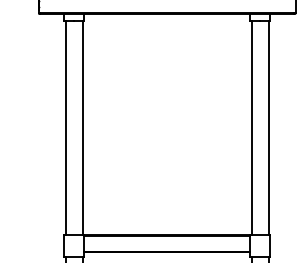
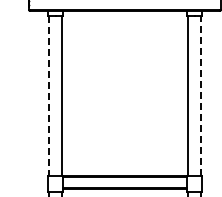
line: (269, 127) -> (201, 95), solid -> dashed
line: (66, 128) -> (49, 96), solid -> dashed

